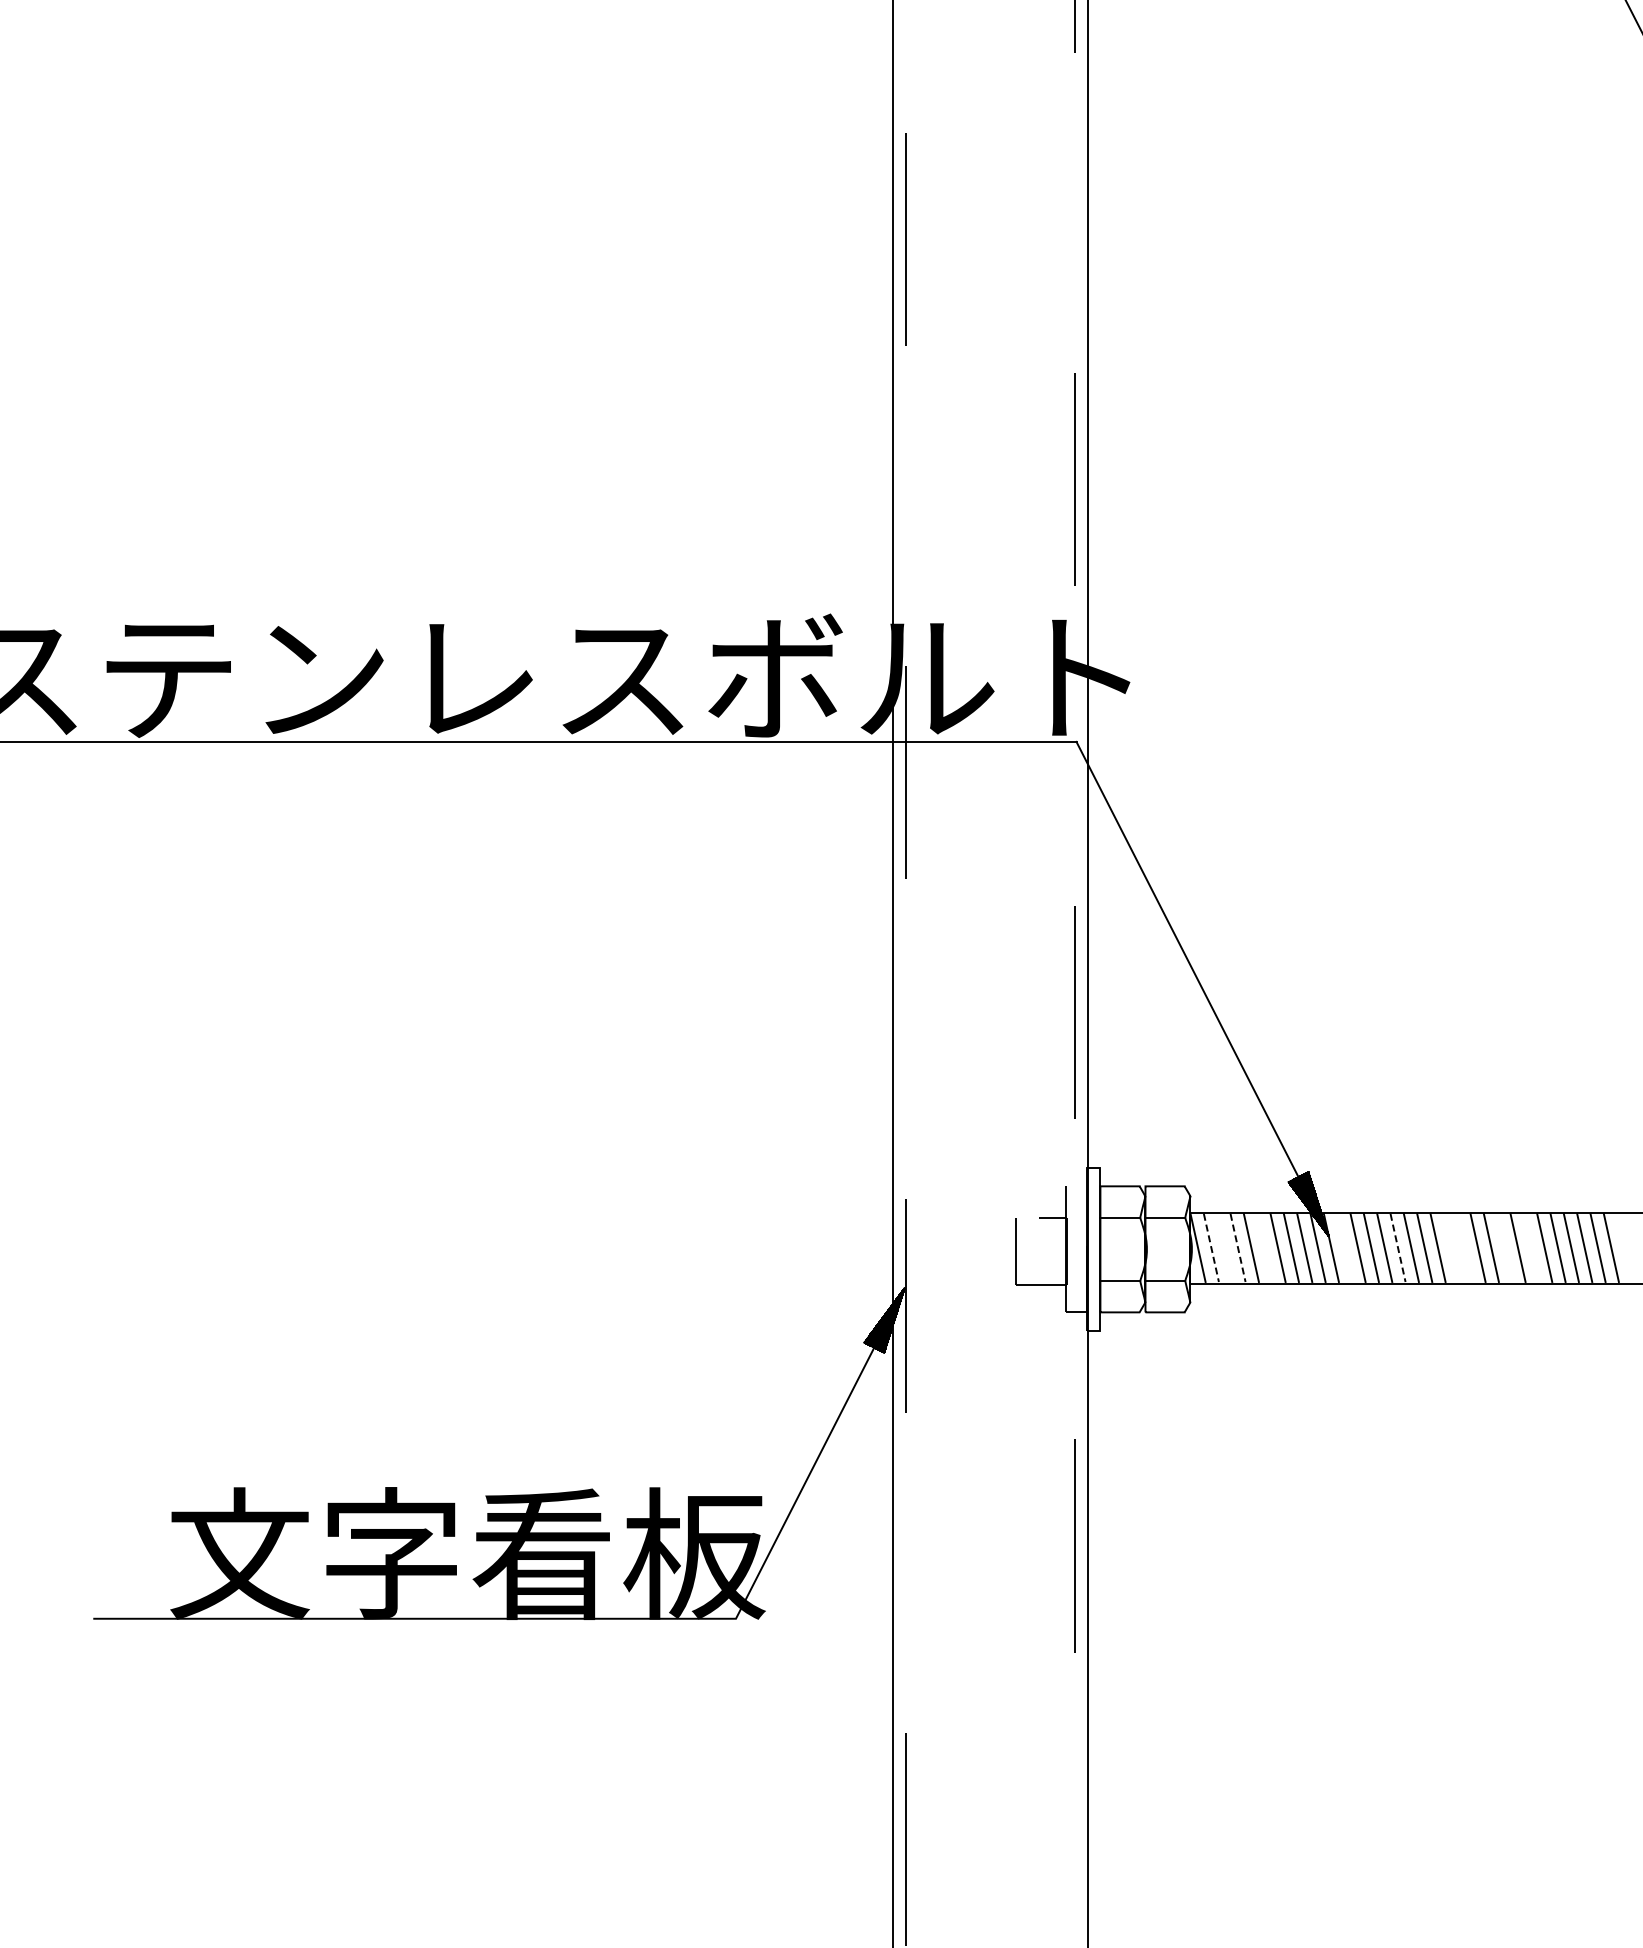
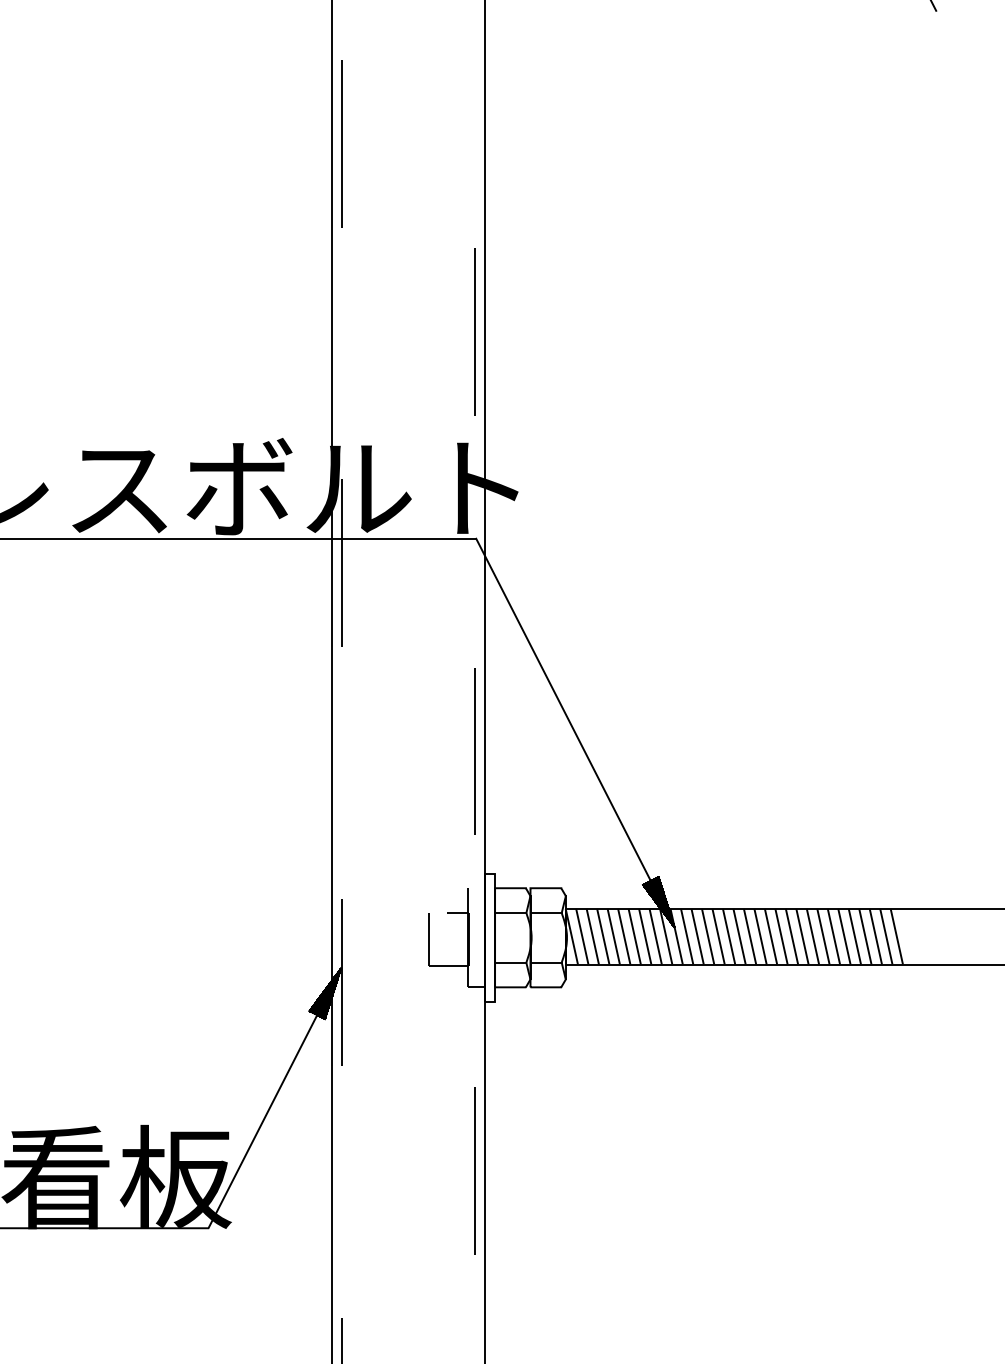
line: (1211, 1247) -> (582, 936), dashed -> solid
line: (1224, 1247) -> (592, 936), added
line: (1238, 1247) -> (603, 936), dashed -> solid
line: (1264, 1247) -> (624, 936), added
line: (1344, 1247) -> (686, 936), added
line: (1398, 1247) -> (729, 936), dashed -> solid
line: (1450, 1247) -> (770, 936), added
line: (1464, 1247) -> (781, 936), added
line: (1504, 1247) -> (812, 936), added
line: (1530, 1247) -> (833, 936), added

